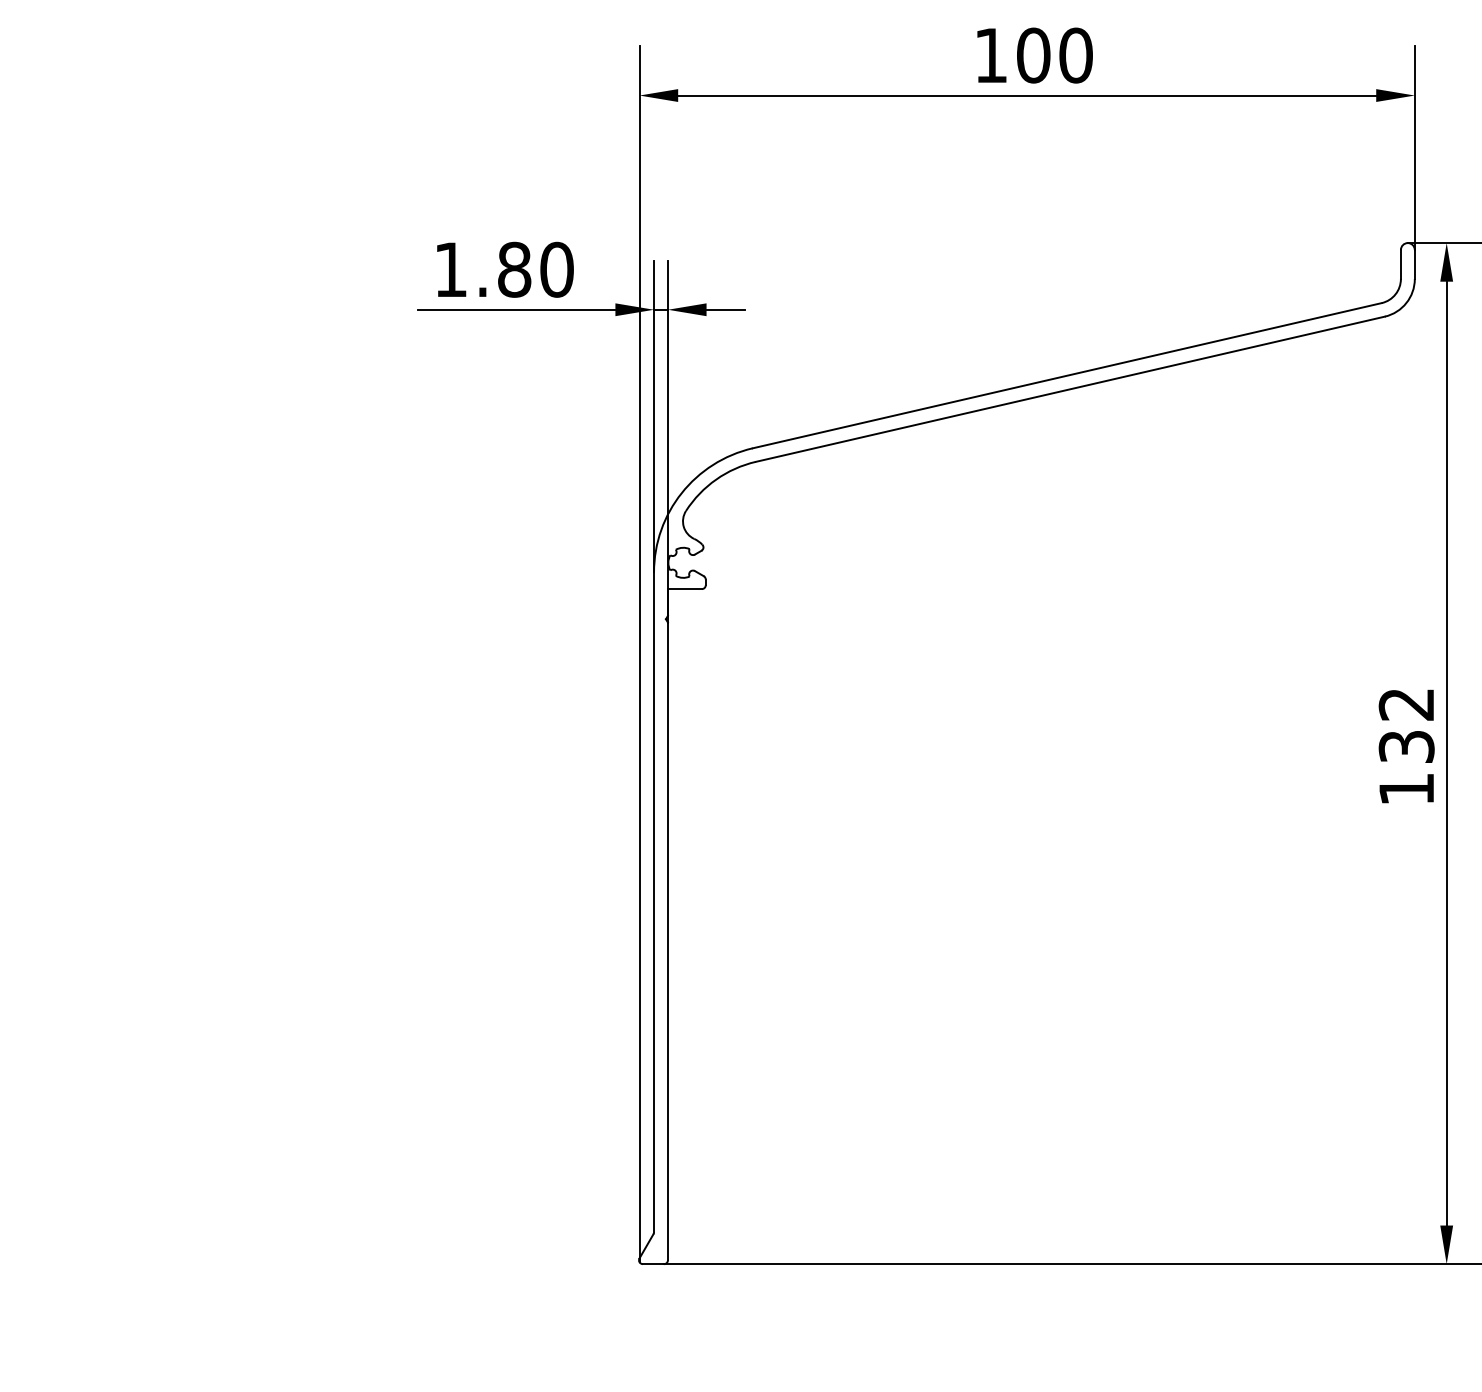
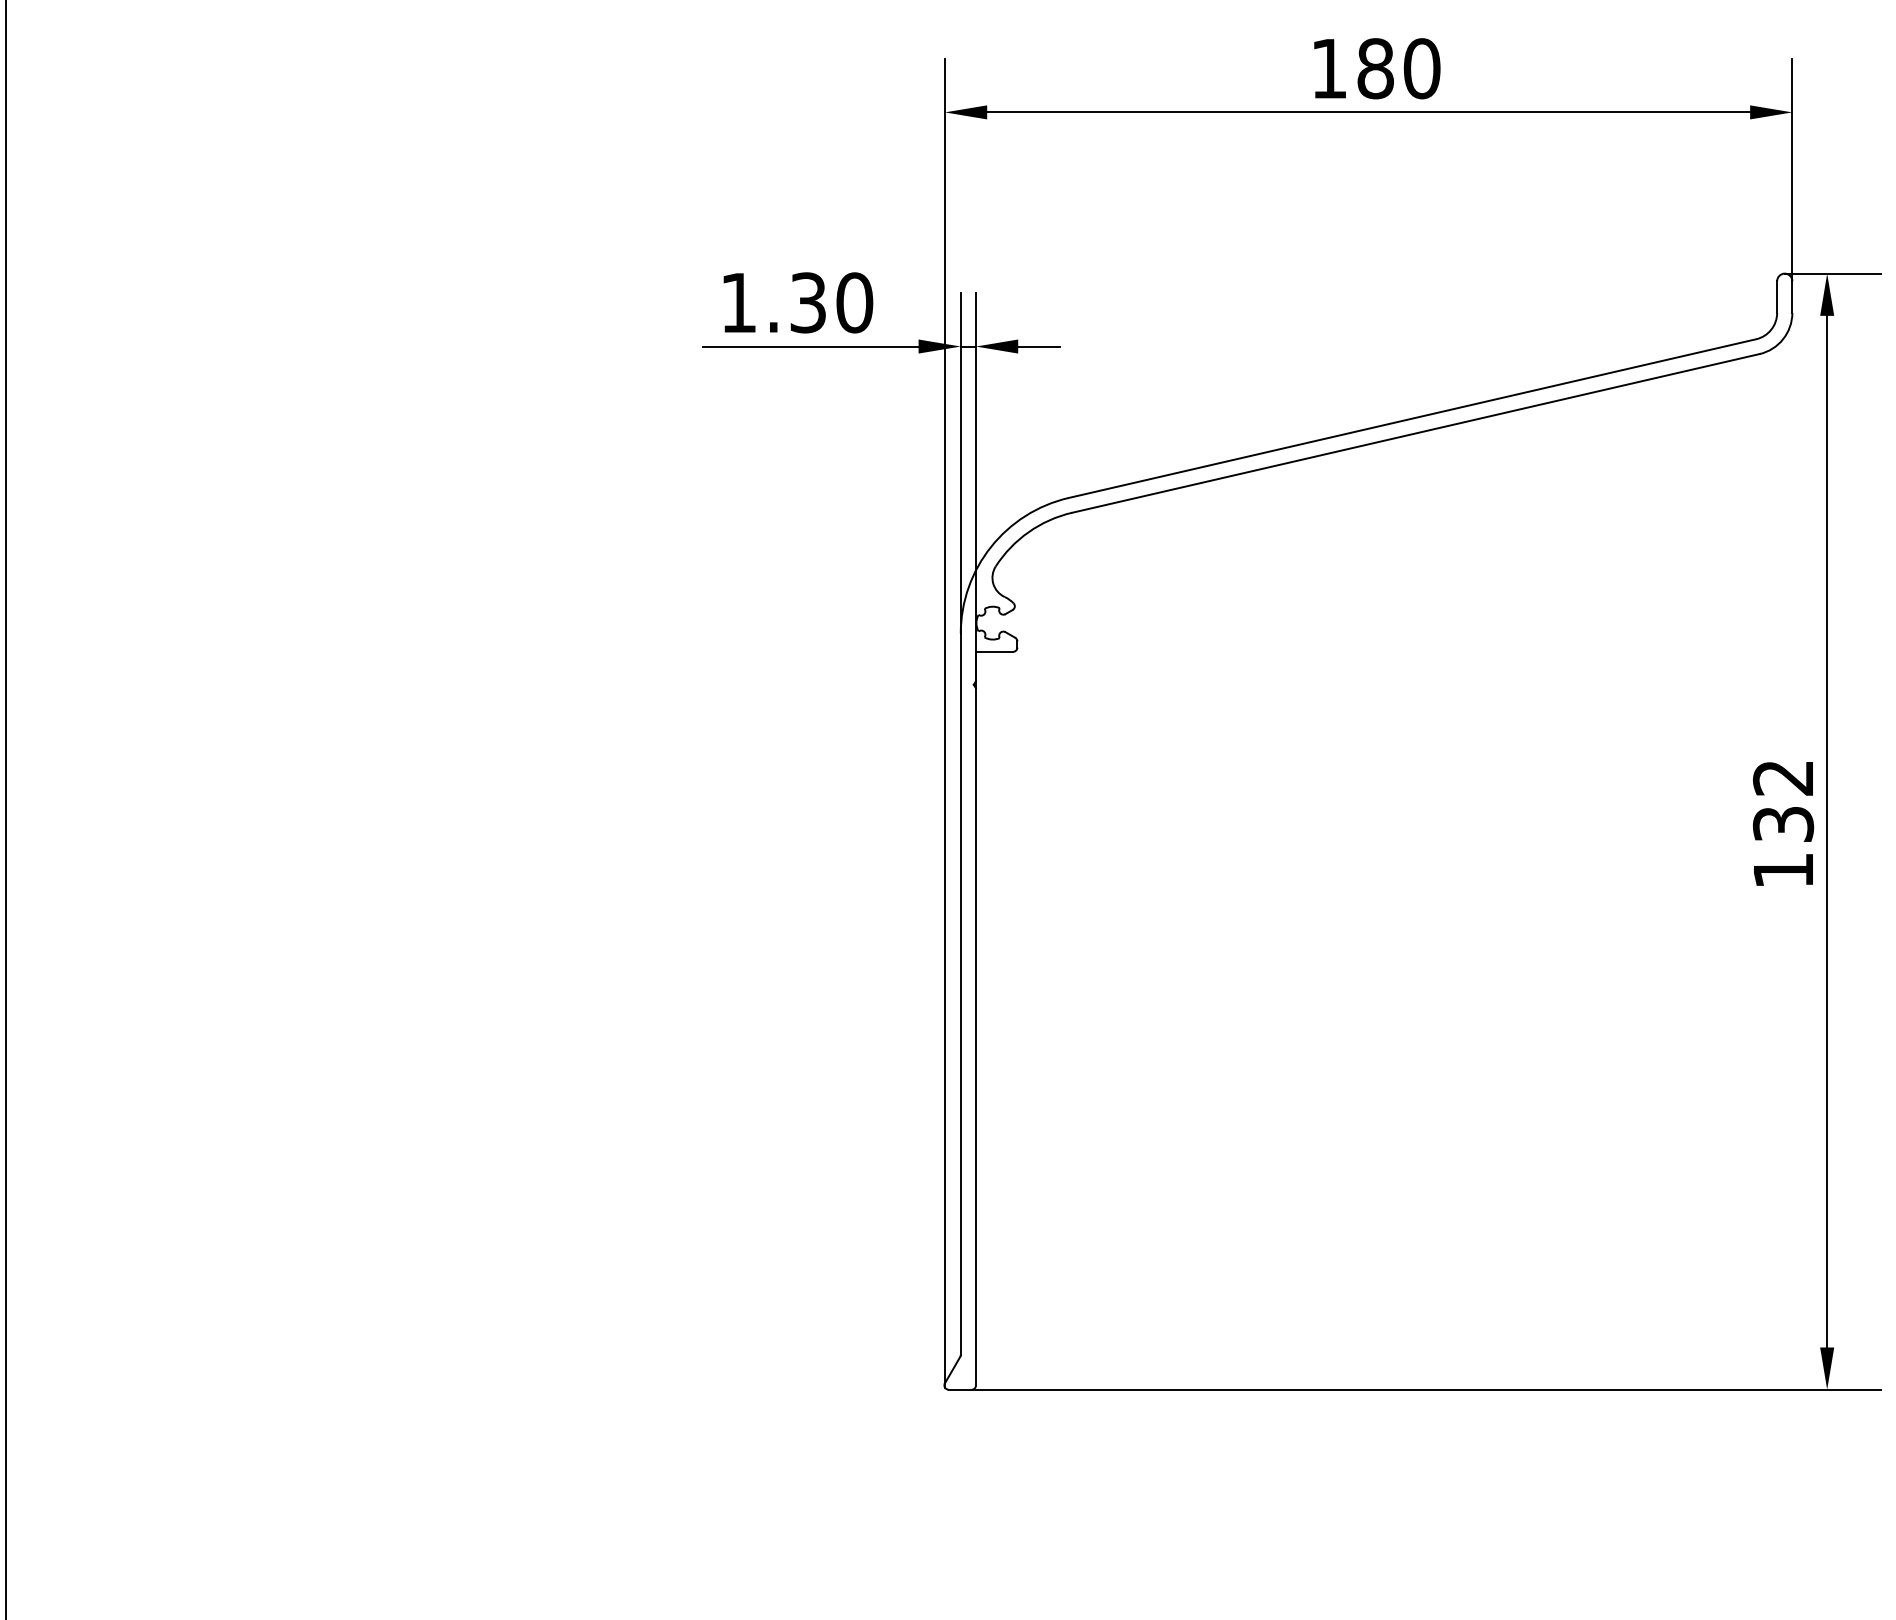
text: (1033, 55) -> (1375, 68), 100 -> 180
text: (514, 269) -> (808, 302), 1.80 -> 1.30

